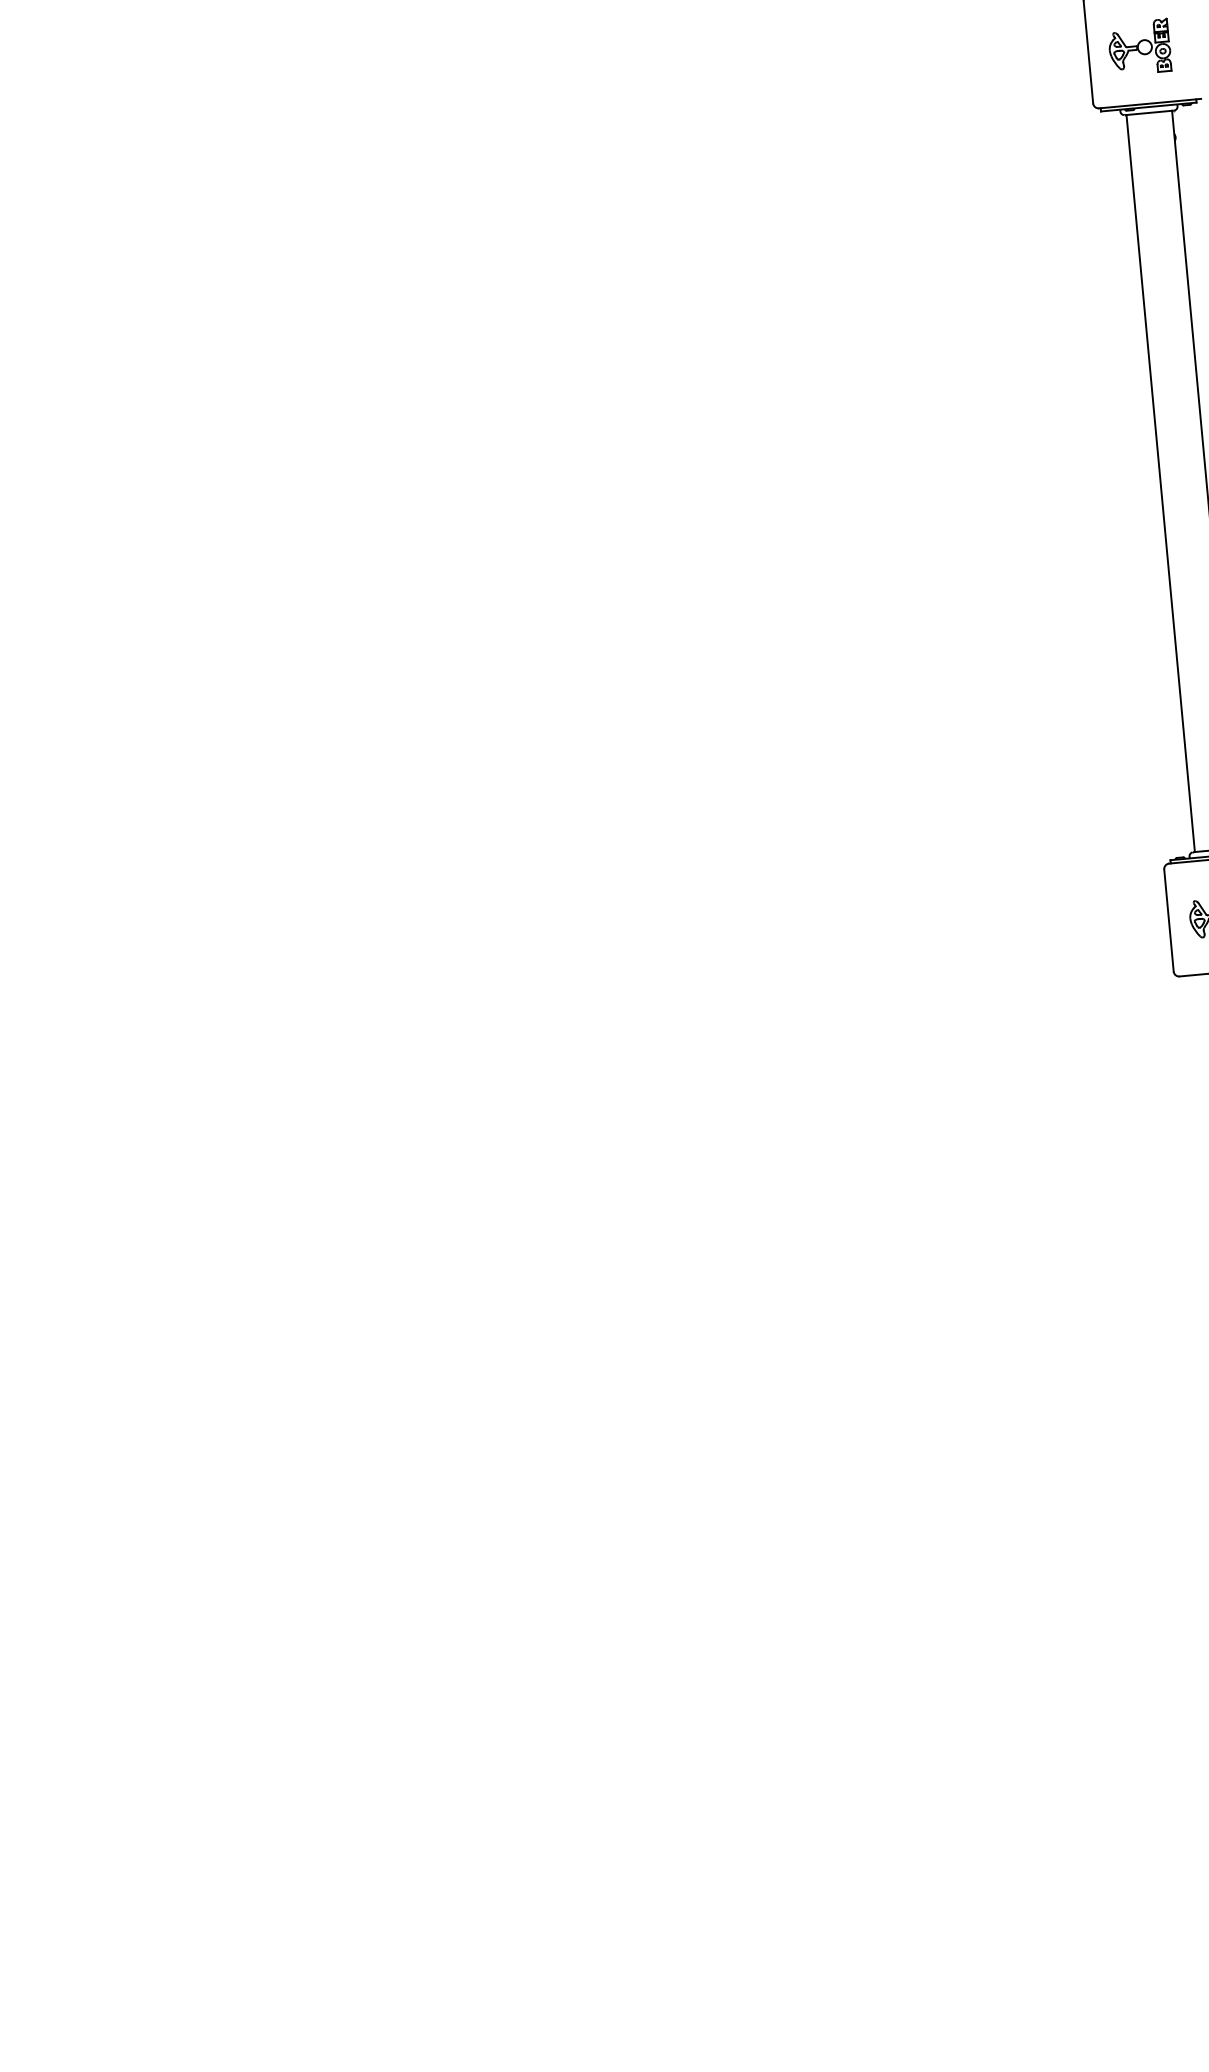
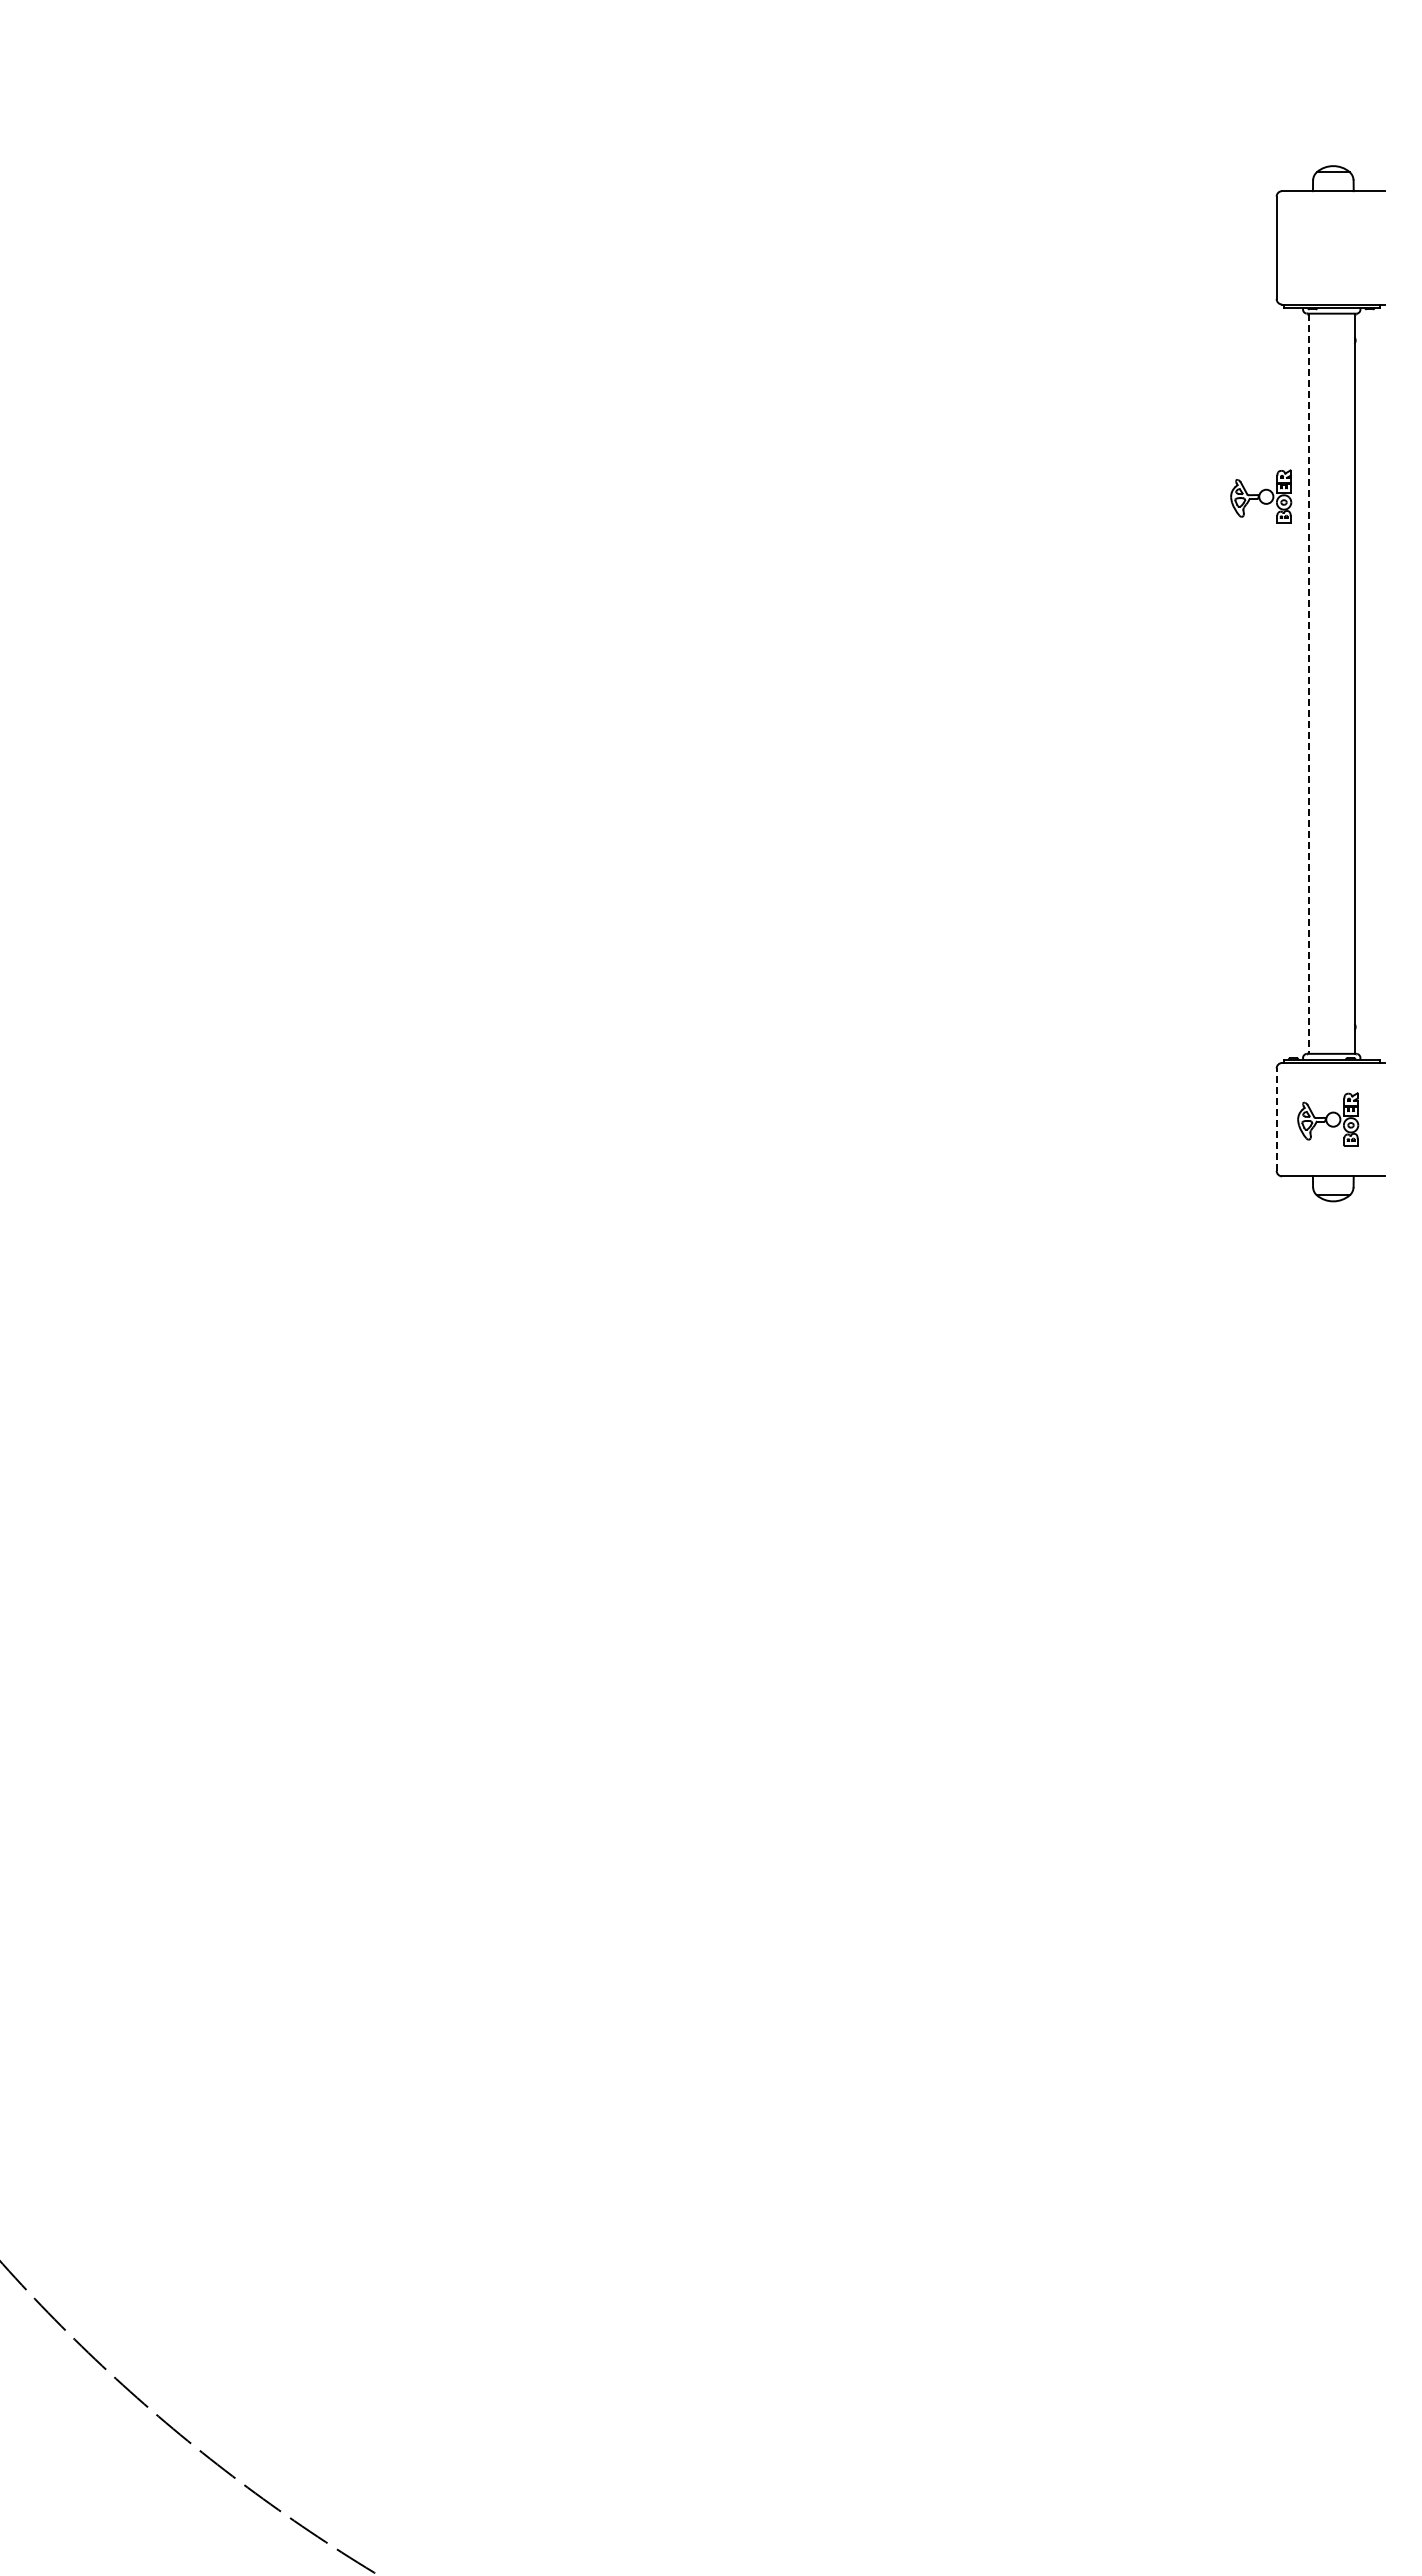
part: (1140, 47) -> (1261, 496), moved
line: (1160, 484) -> (1308, 684), solid -> dashed
line: (1168, 920) -> (1276, 1119), solid -> dashed

